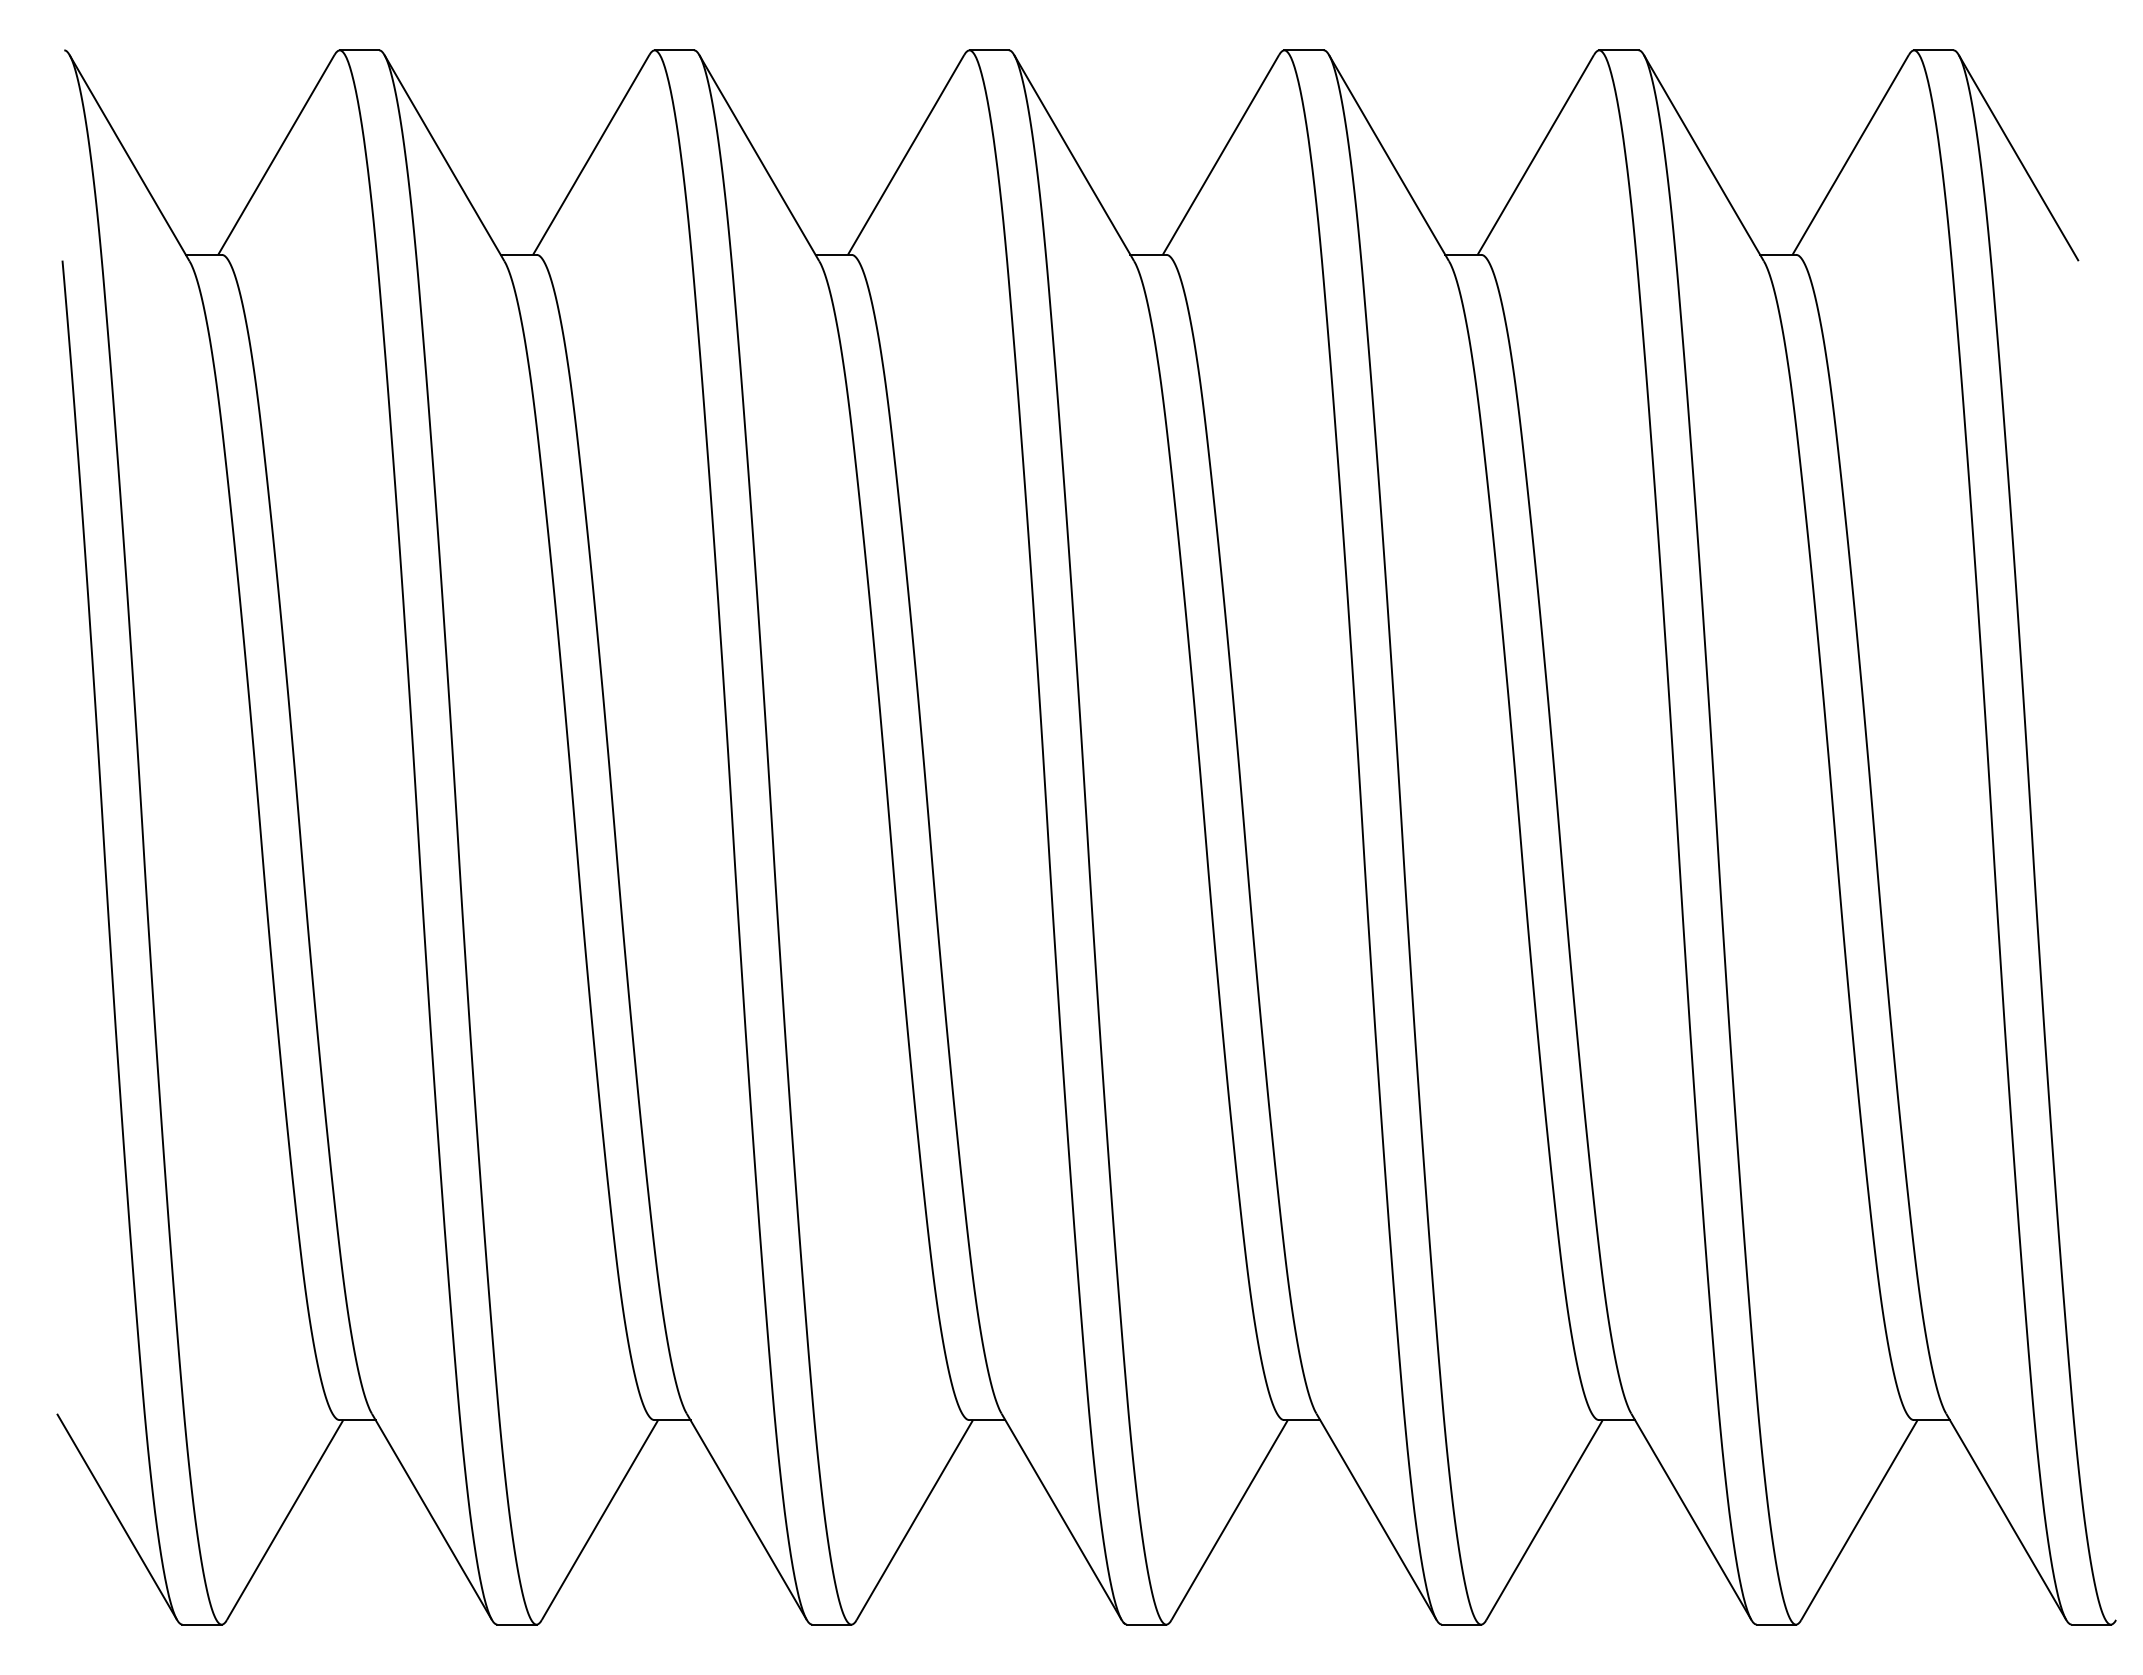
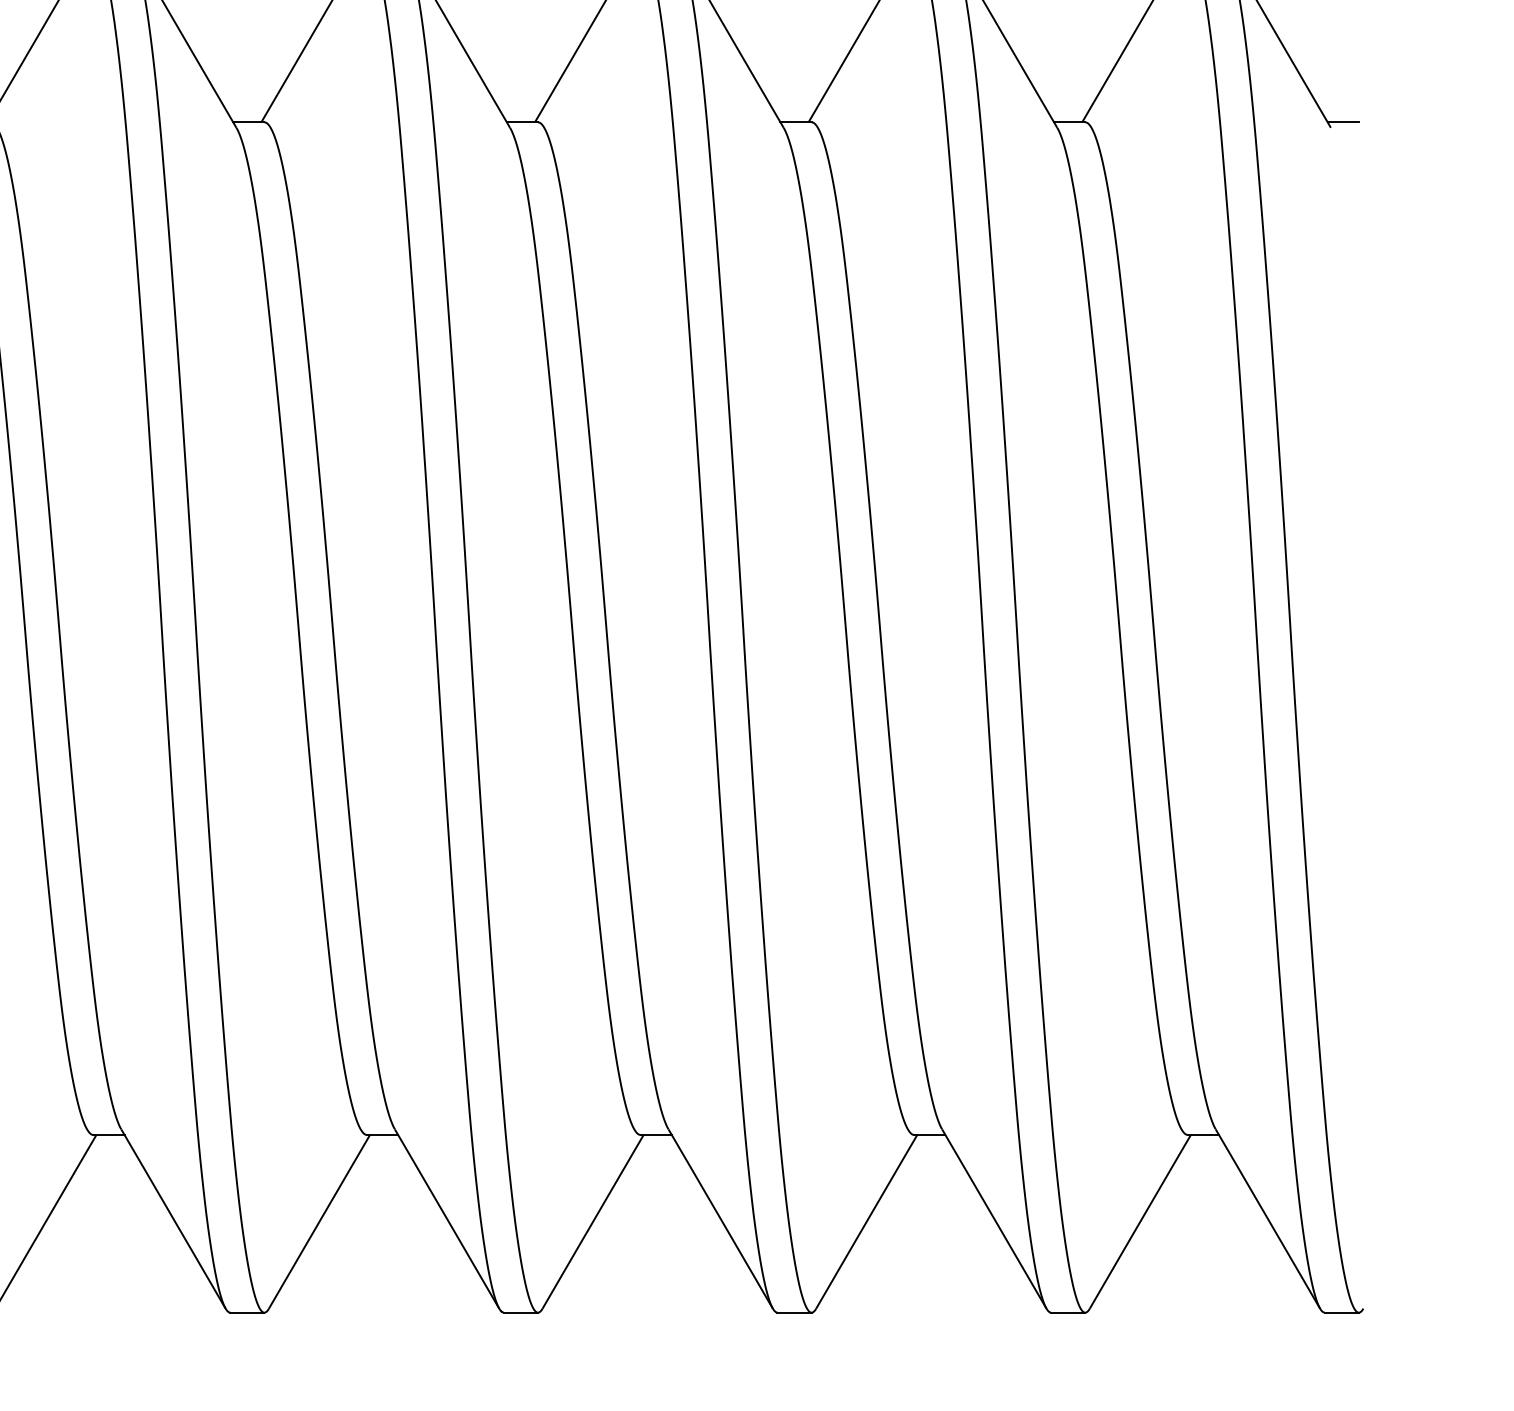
line: (2092, 254) -> (1342, 122), added

